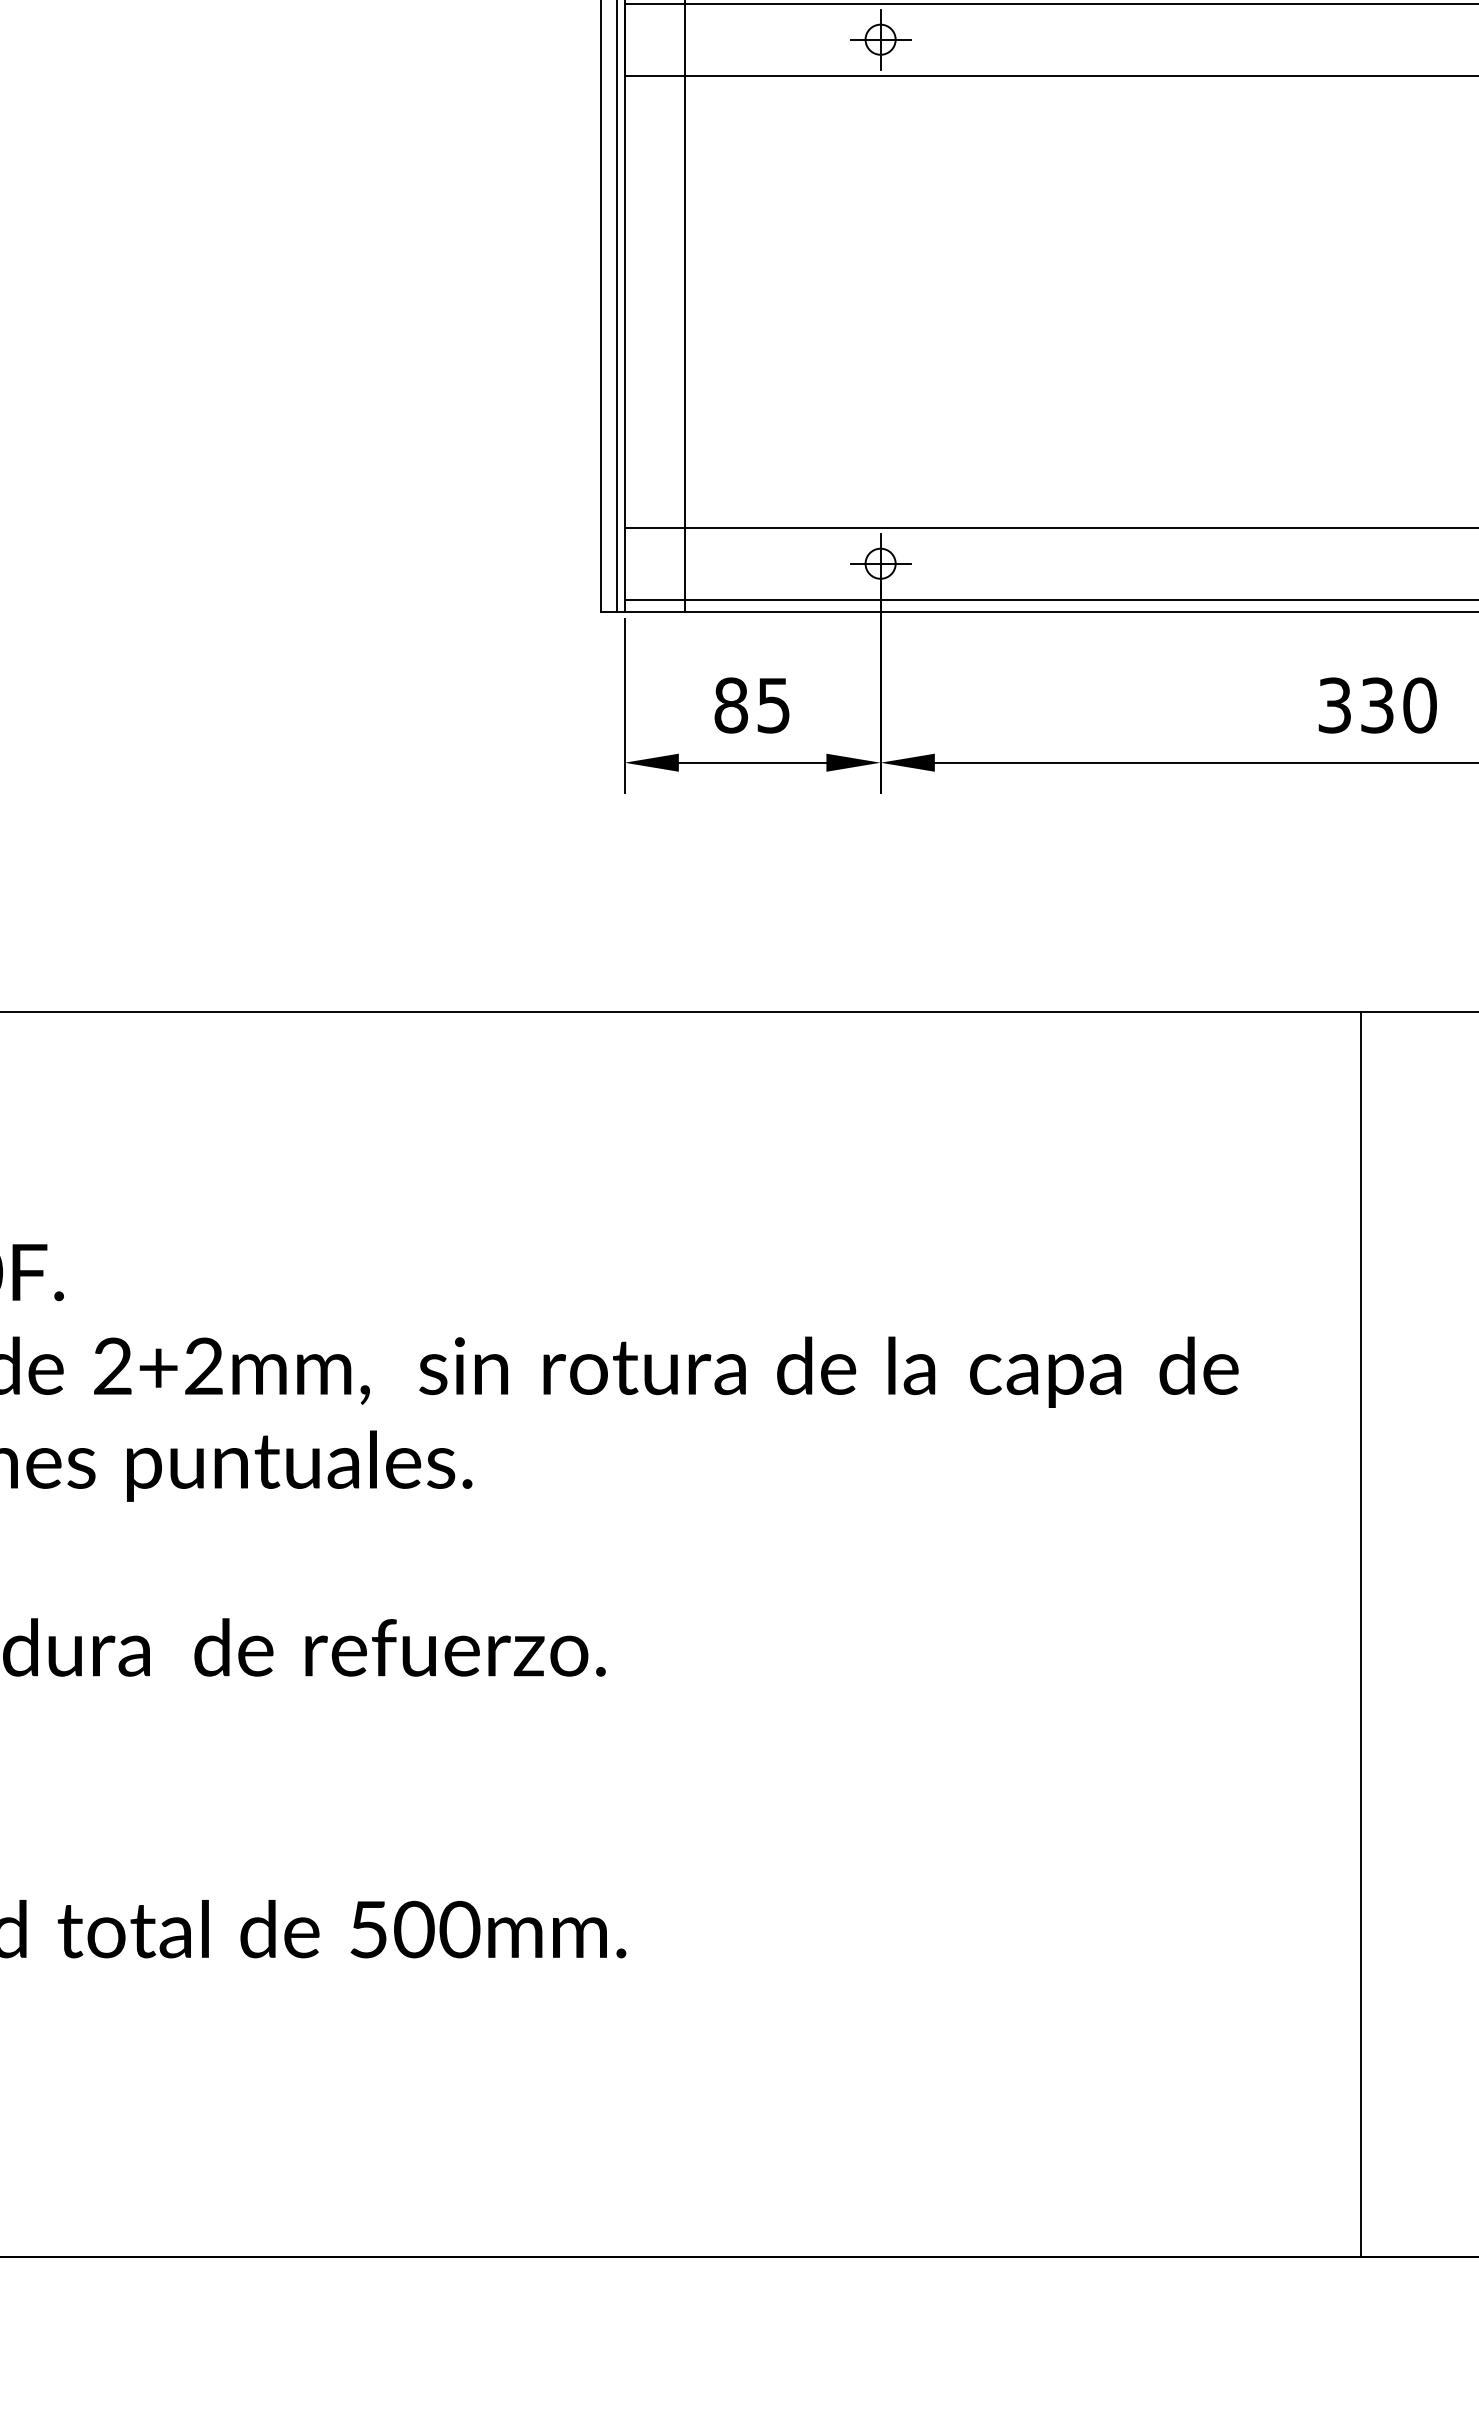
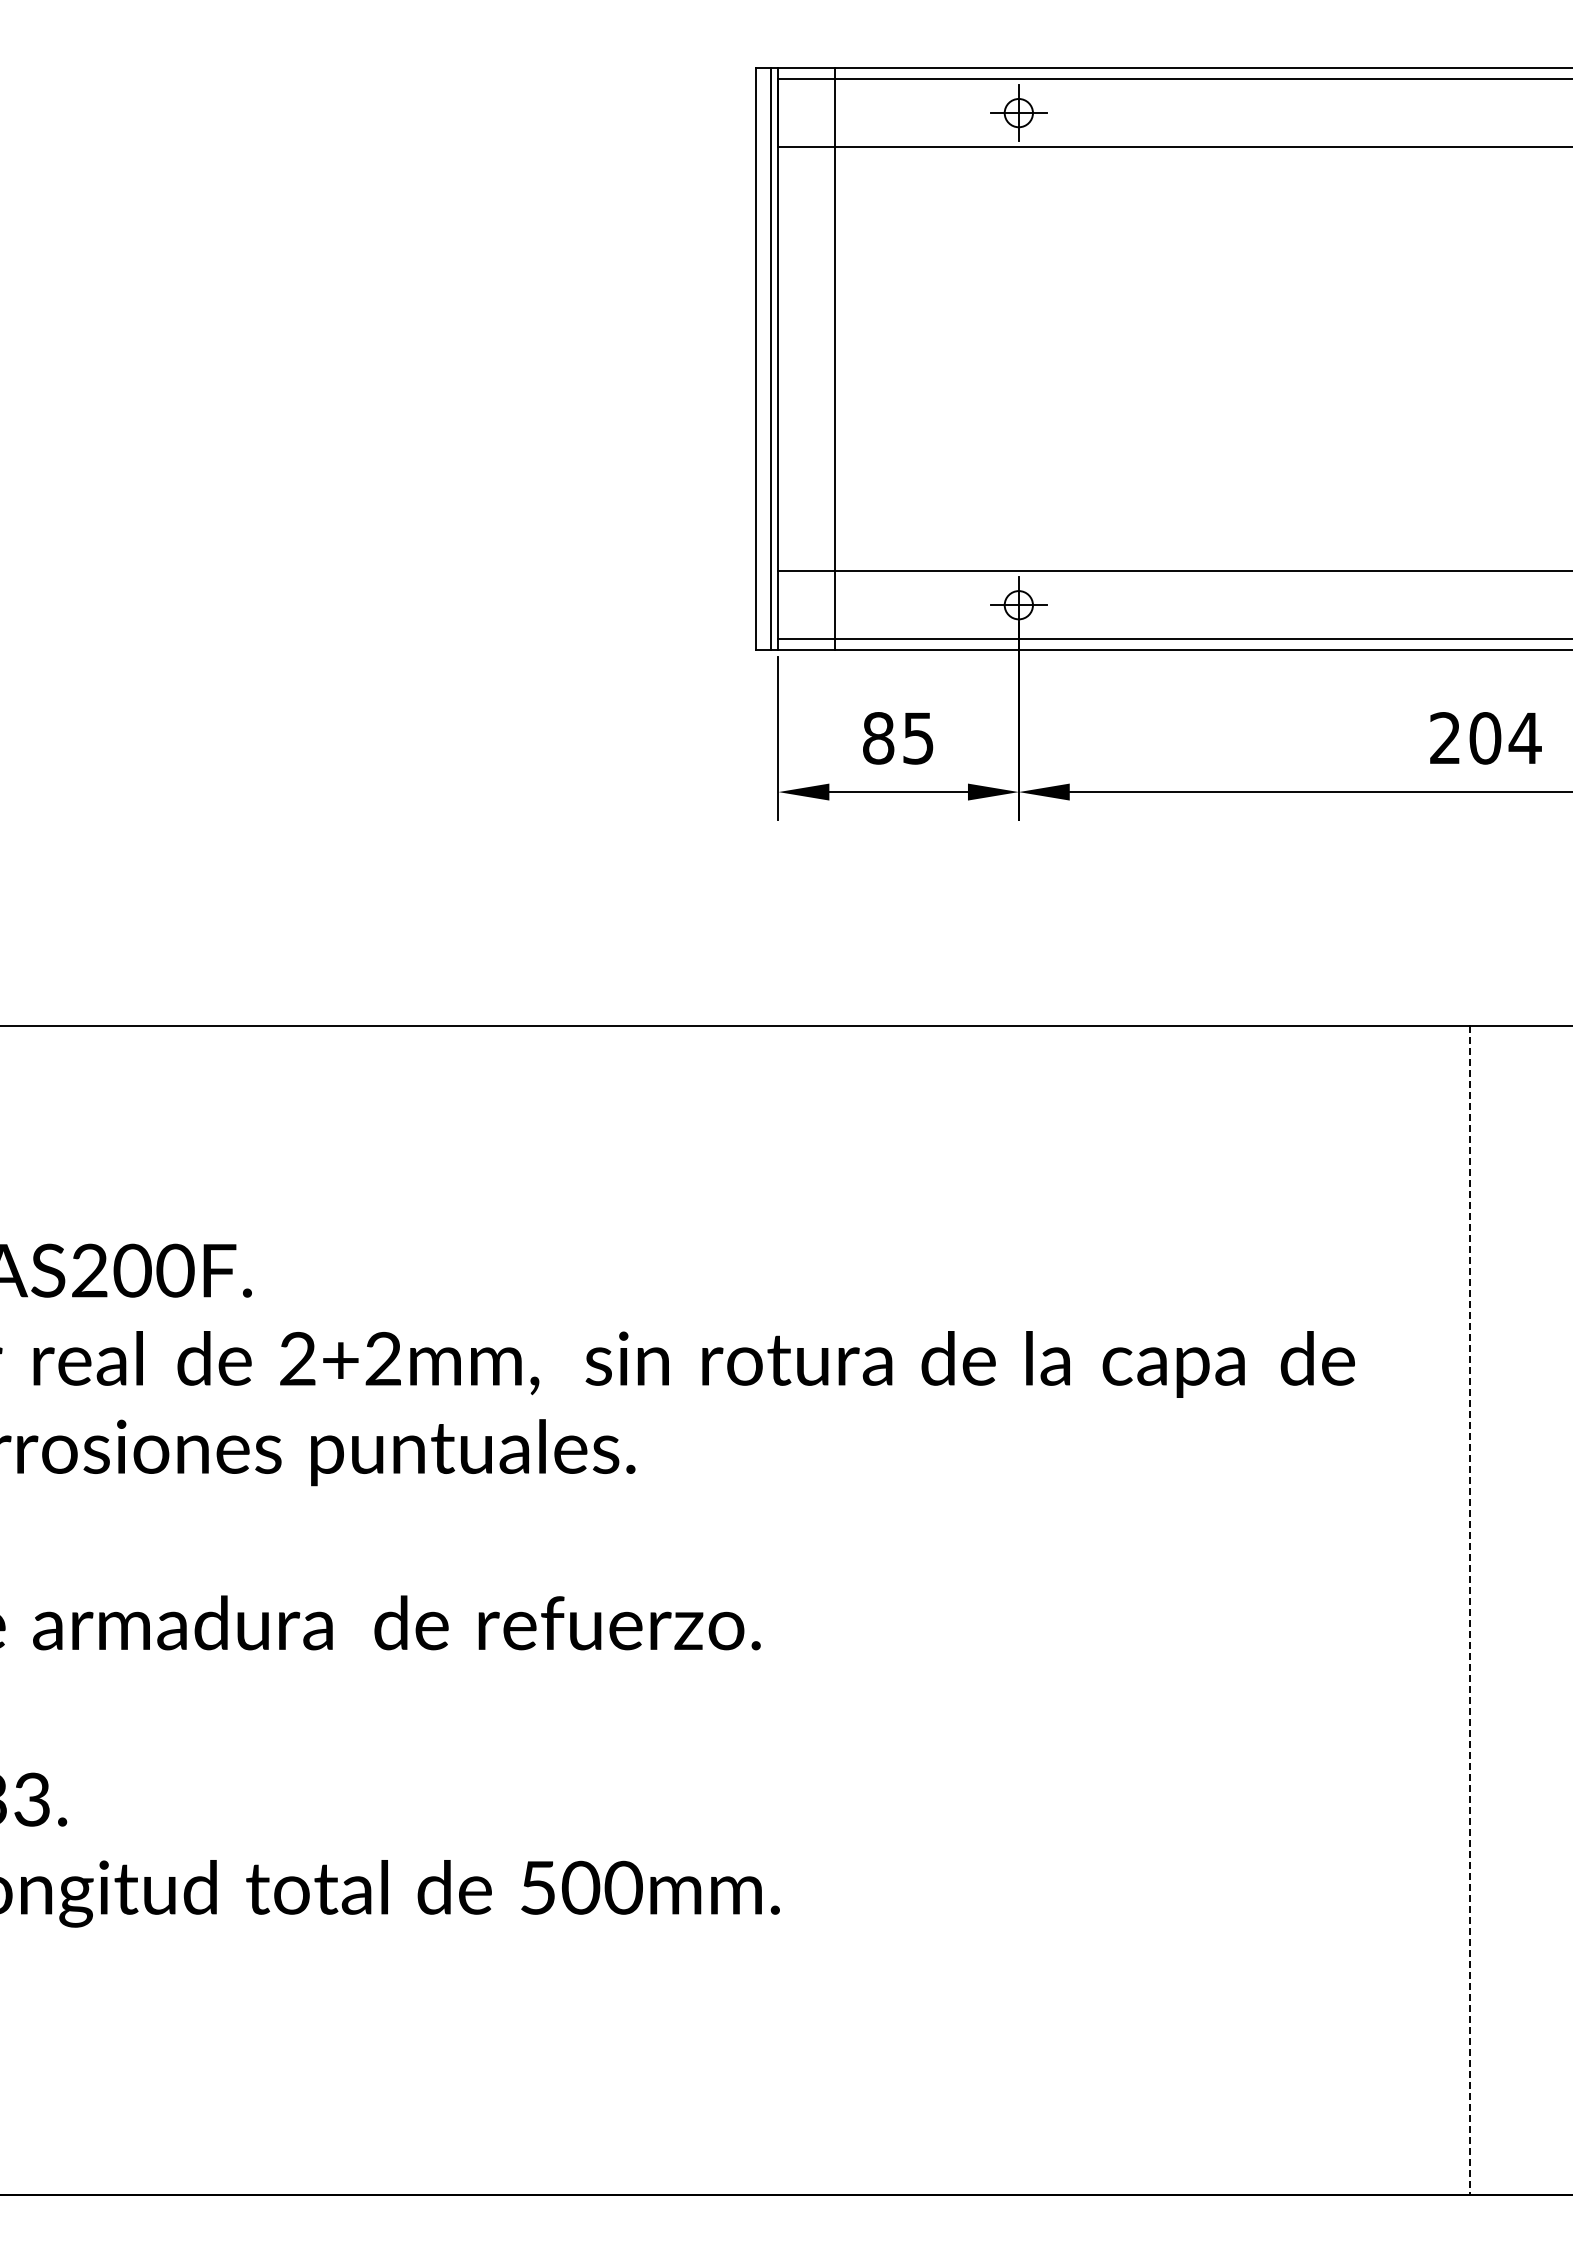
text: (1377, 705) -> (1485, 738), 330 -> 204
line: (1360, 1634) -> (1469, 1610), solid -> dashed

